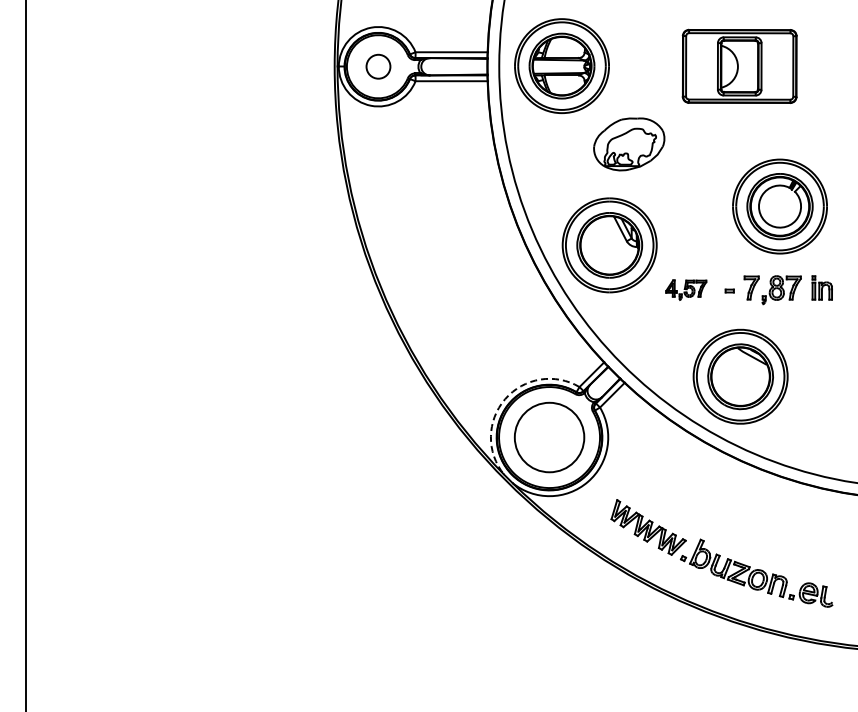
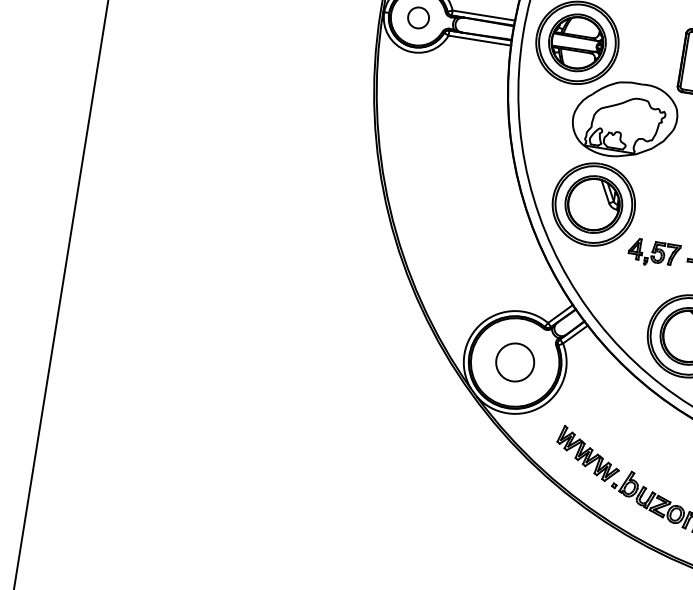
part: (628, 144) -> (624, 119), size x1.67
part: (685, 290) -> (653, 254), size x1.43
arc: (505, 399) -> (482, 323), dashed -> solid
circle: (549, 437) -> (515, 362), size x0.62

